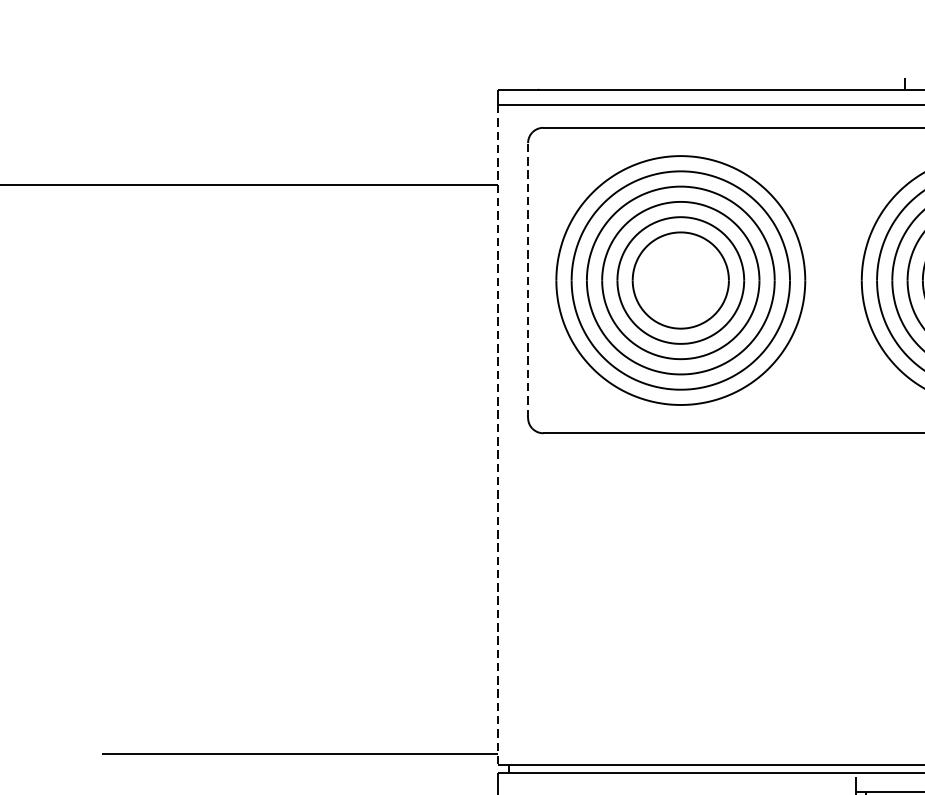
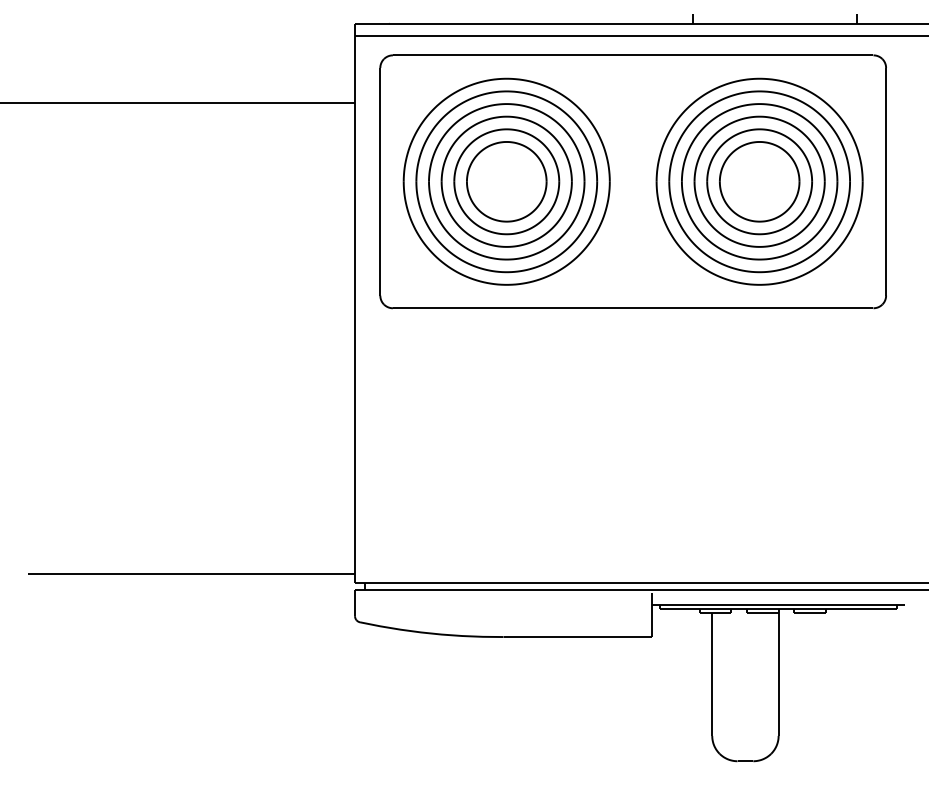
line: (528, 280) -> (380, 181), dashed -> solid
line: (498, 435) -> (355, 310), dashed -> solid

